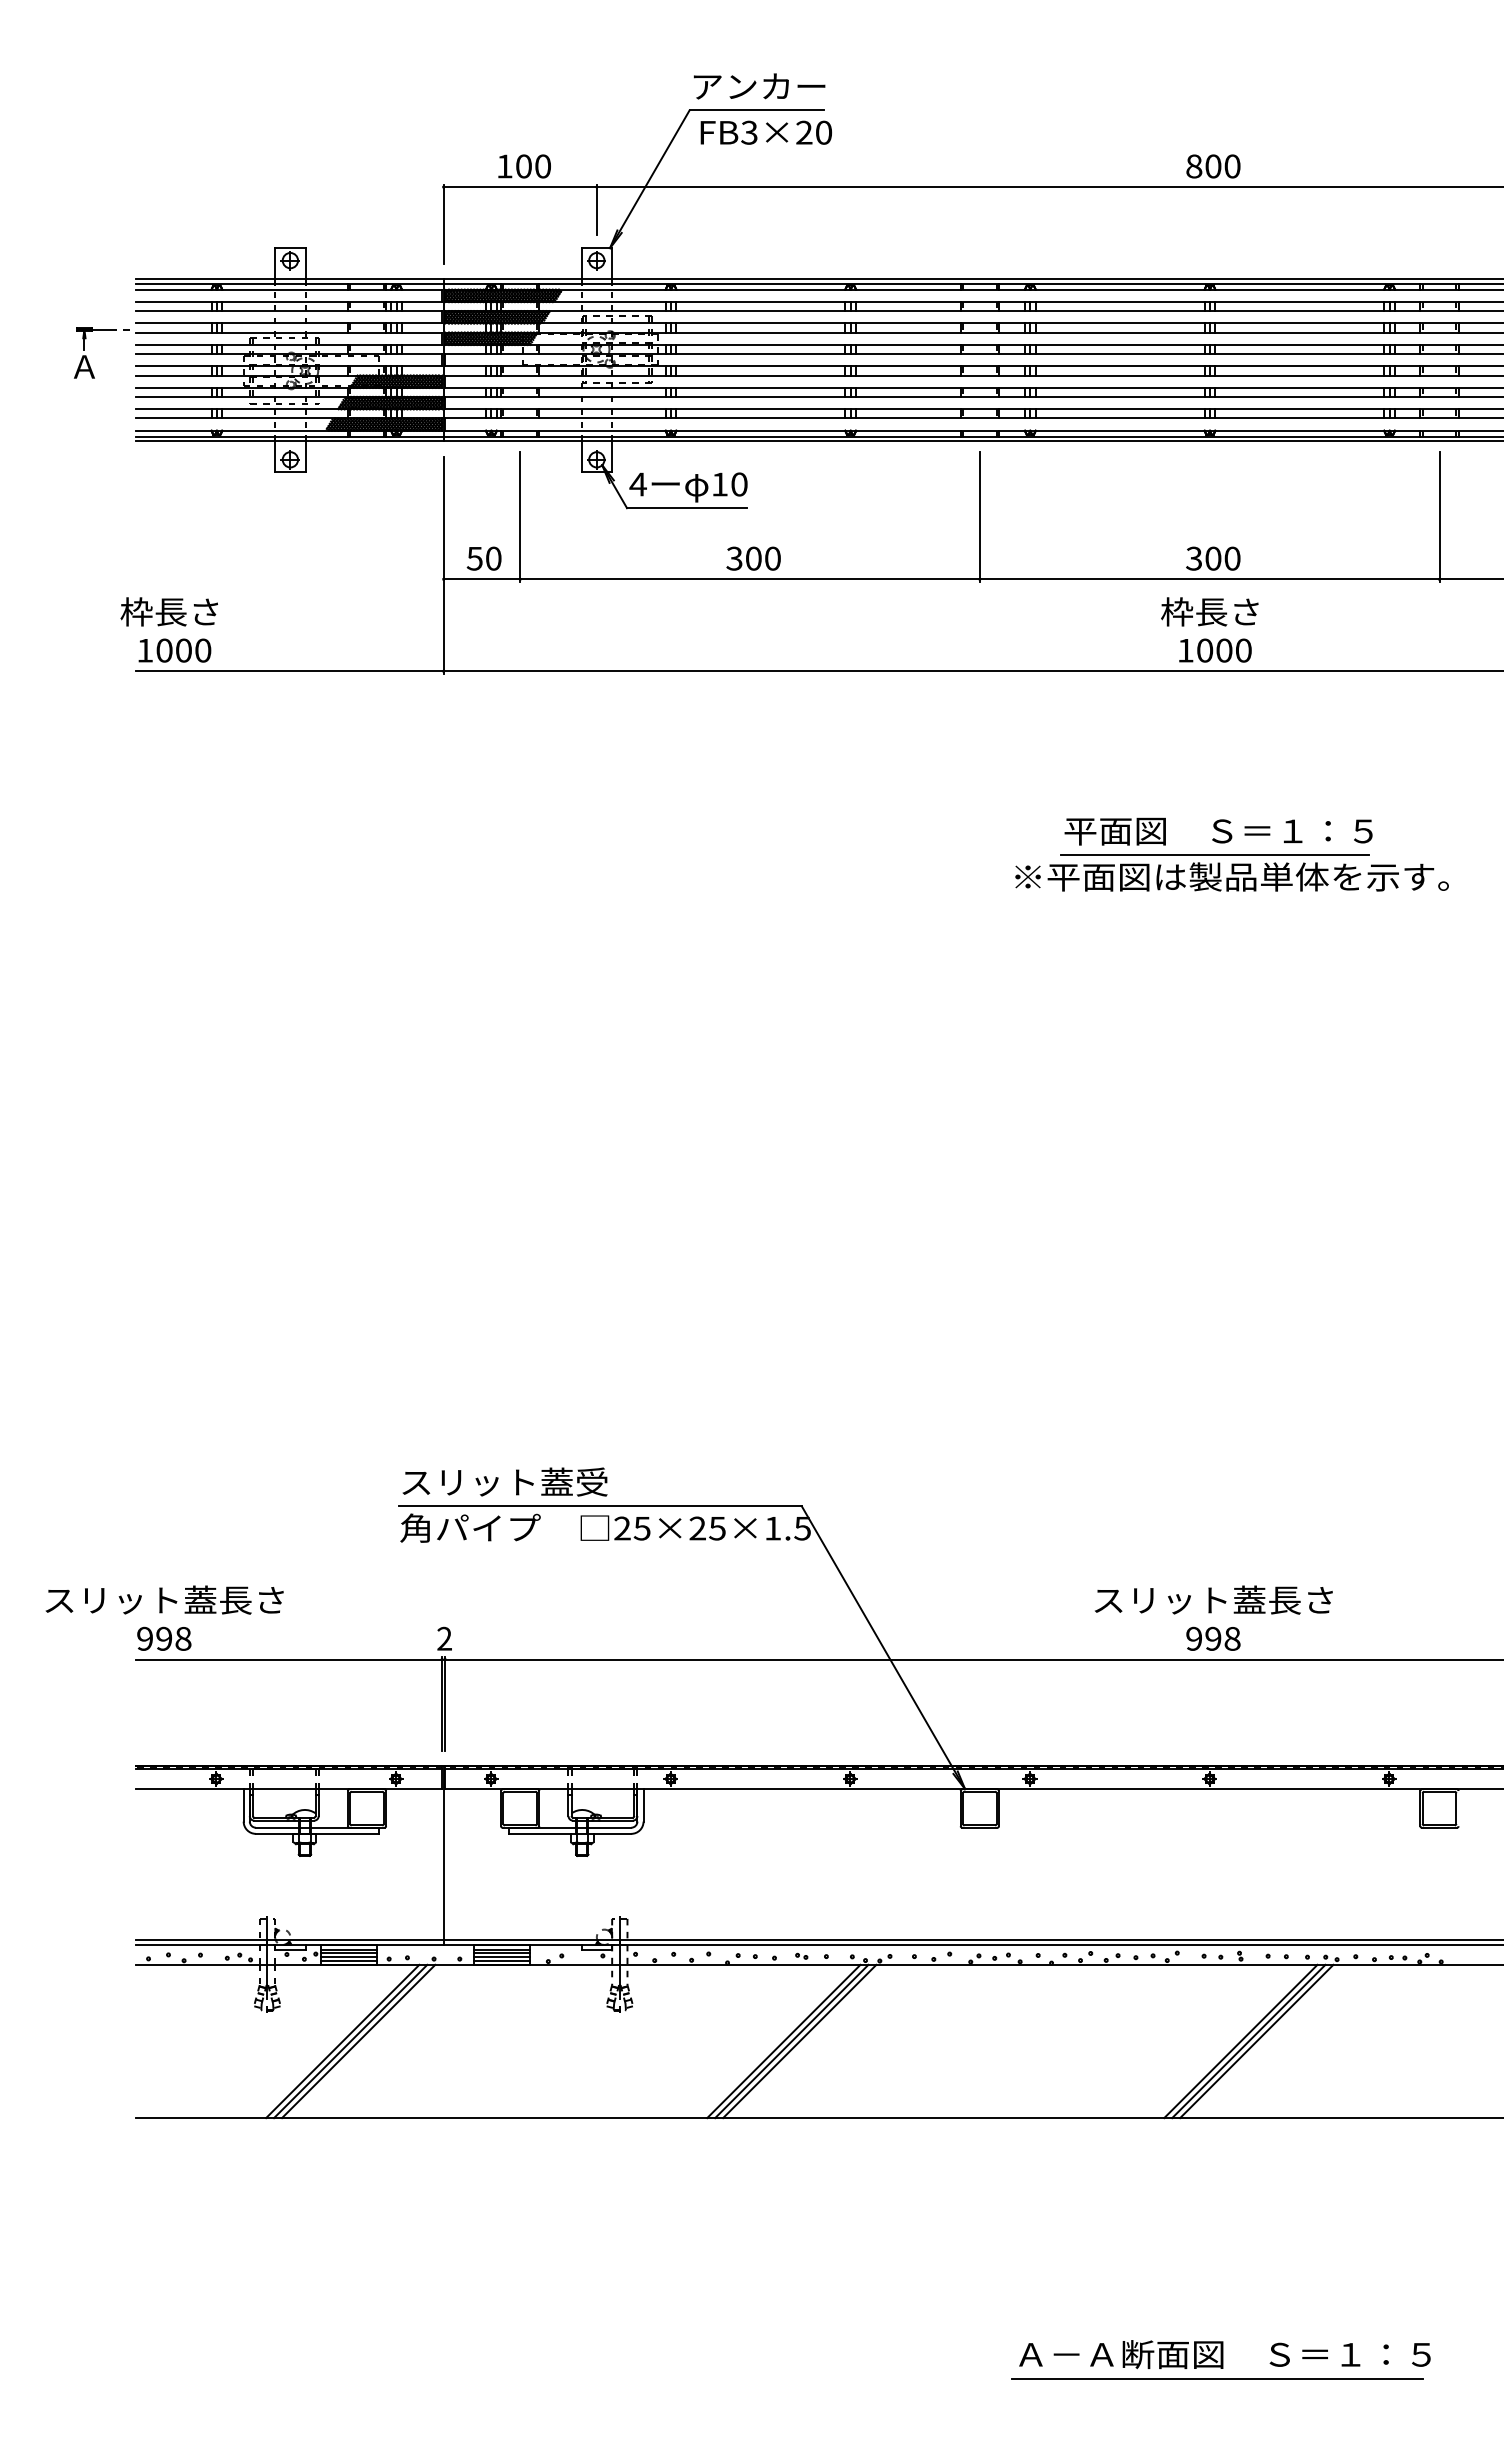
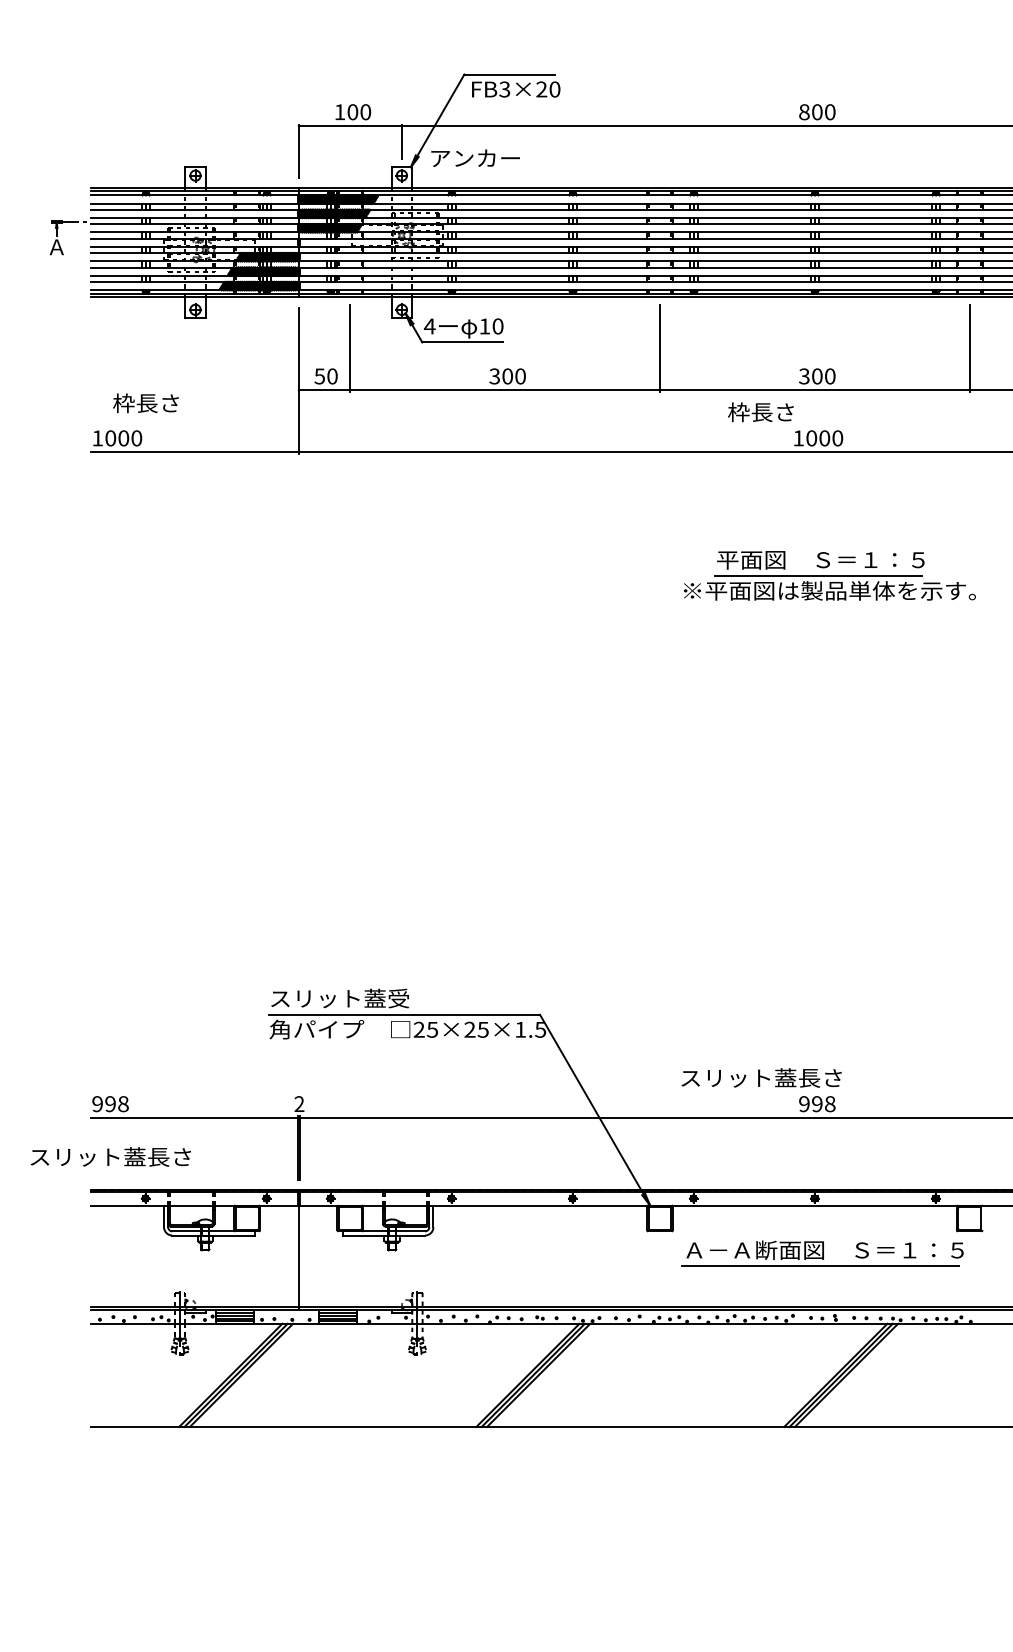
text: (759, 85) -> (475, 157), moved
text: (168, 612) -> (145, 403), moved
text: (1209, 612) -> (760, 412), moved
text: (164, 1599) -> (110, 1156), moved
text: (1213, 1599) -> (761, 1077), moved
part: (1221, 2359) -> (822, 1253), moved

